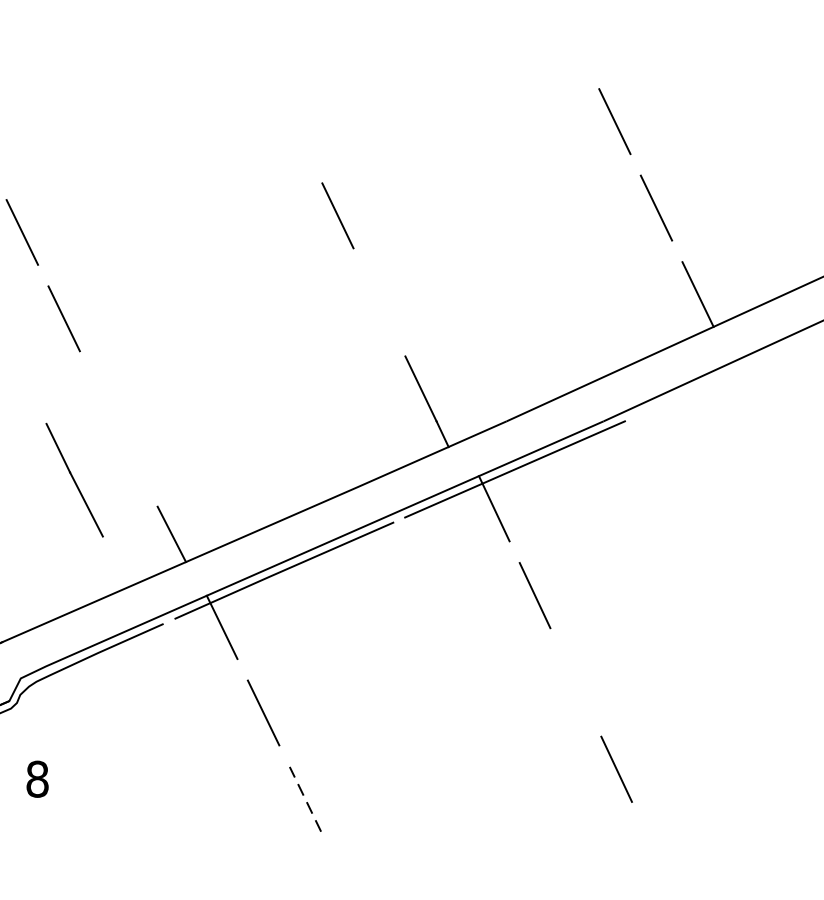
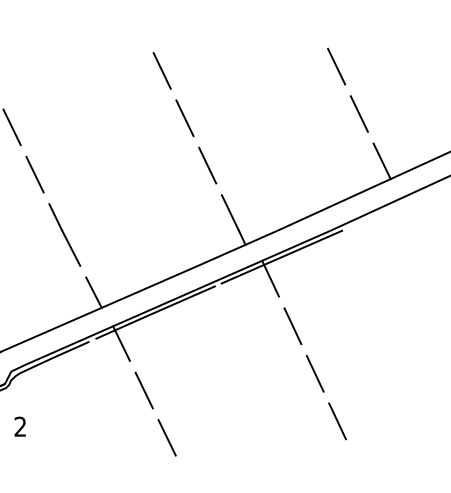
line: (295, 128) -> (161, 70), added
line: (379, 302) -> (207, 165), added
line: (74, 479) -> (64, 234), moved
line: (574, 681) -> (314, 373), added
text: (37, 778) -> (20, 426), 8 -> 2
line: (306, 798) -> (167, 437), dashed -> solid

